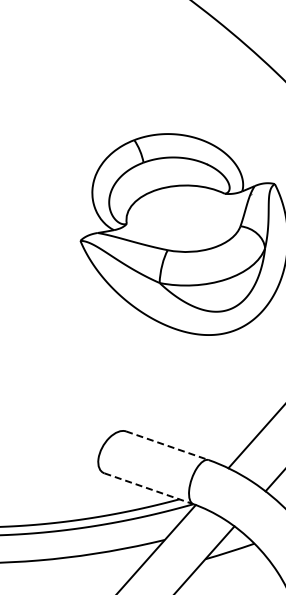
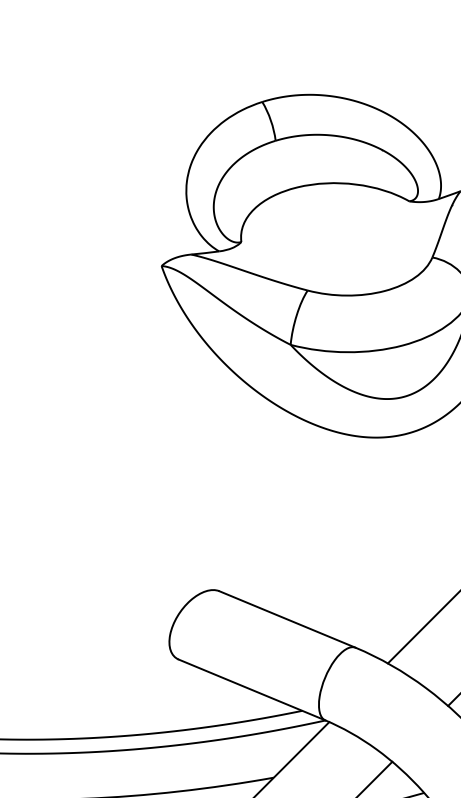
line: (167, 445) -> (287, 619), dashed -> solid
line: (149, 488) -> (253, 689), dashed -> solid

